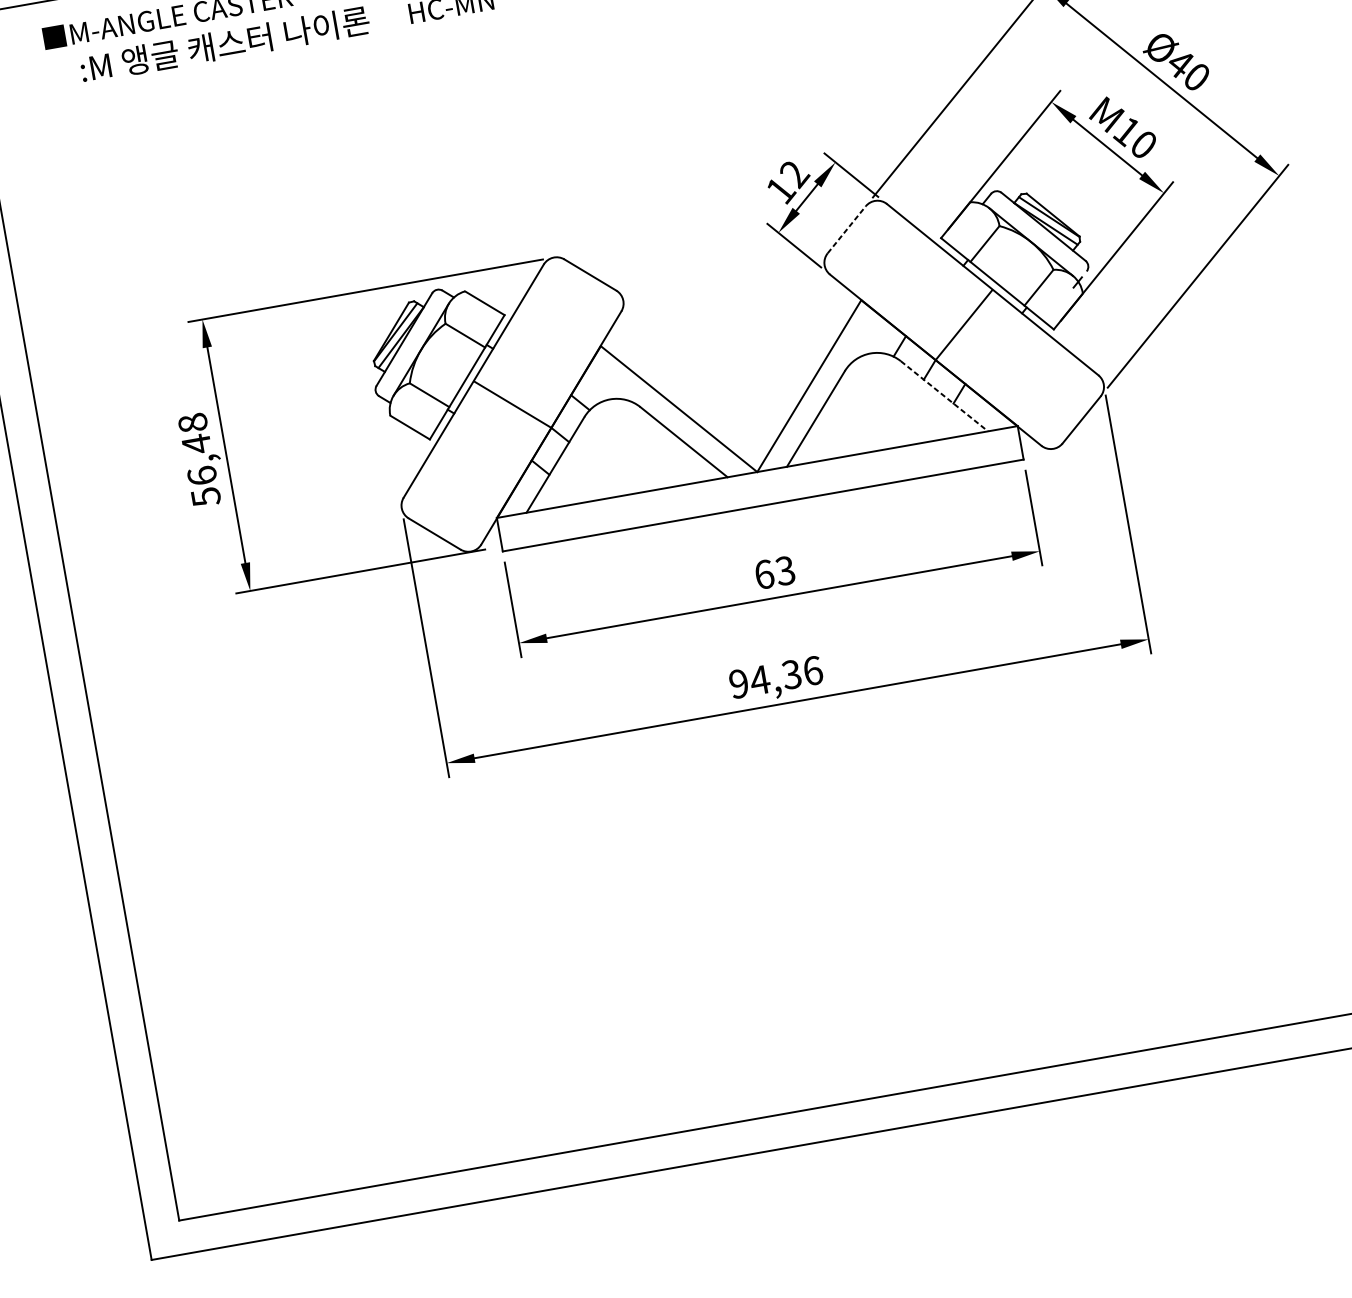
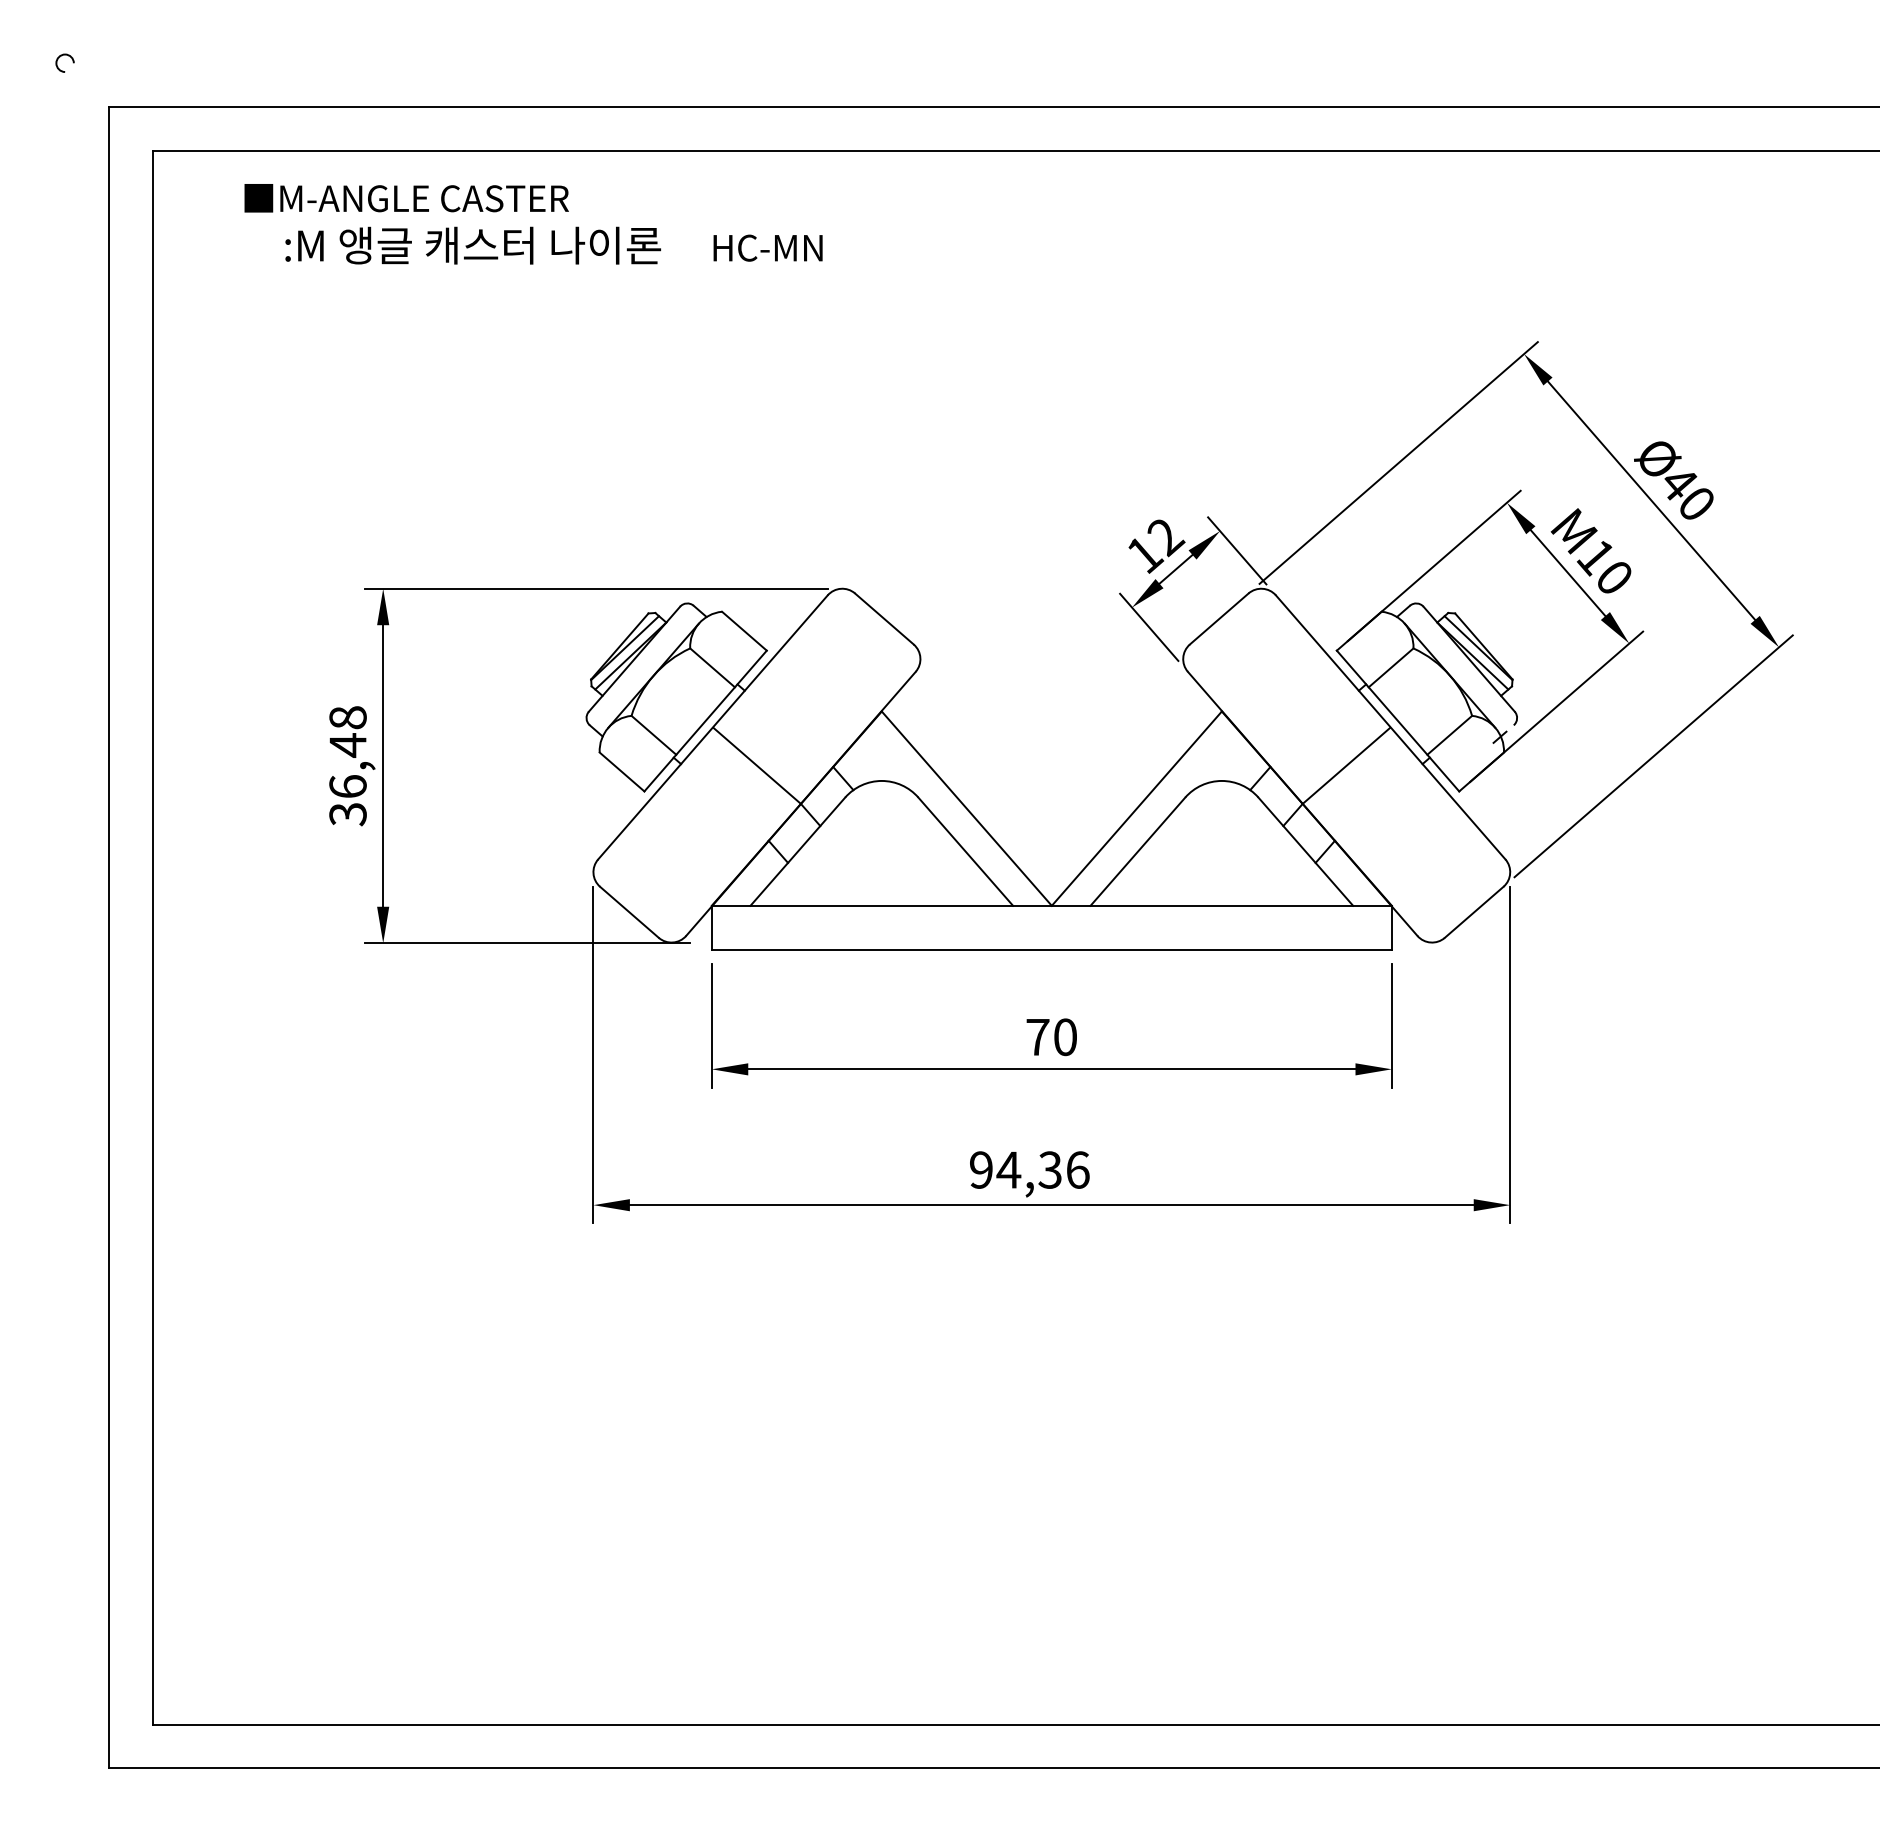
line: (847, 230) -> (1219, 619), dashed -> solid
line: (944, 396) -> (1305, 851), dashed -> solid
text: (205, 497) -> (347, 814), 56,48 -> 36,48
text: (774, 572) -> (1051, 1037), 63 -> 70

